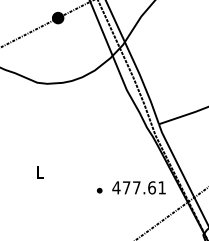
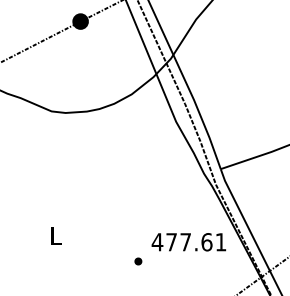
text: (138, 187) -> (188, 241), moved

